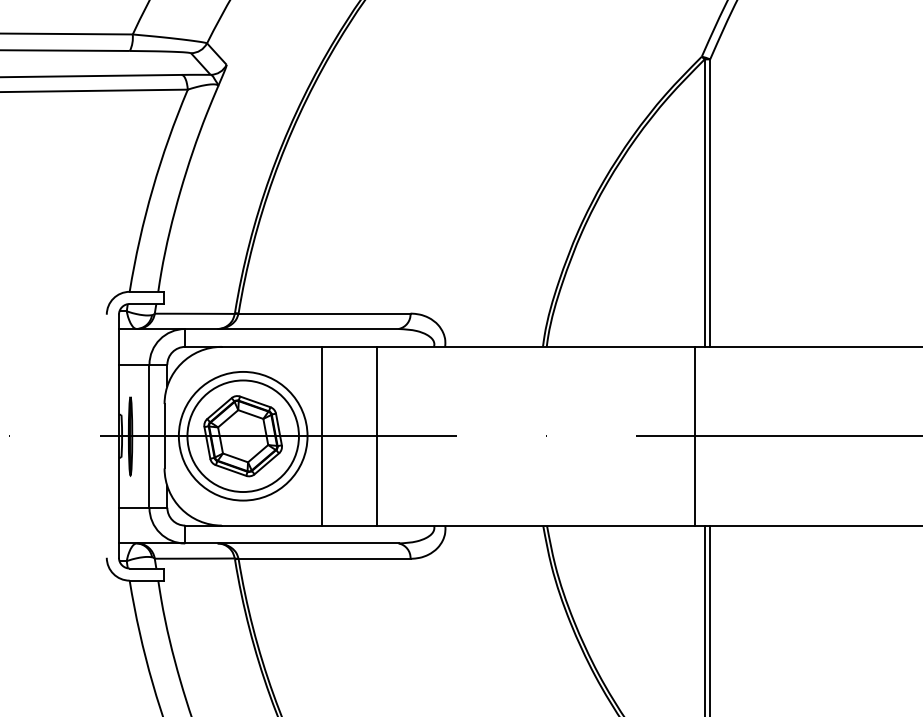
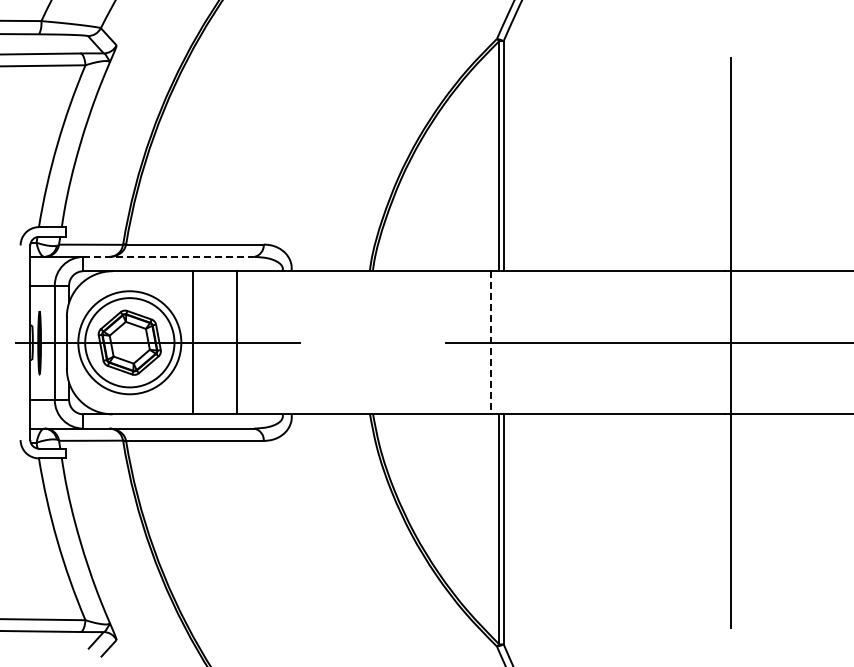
line: (292, 328) -> (169, 256), solid -> dashed
line: (694, 435) -> (491, 342), solid -> dashed

